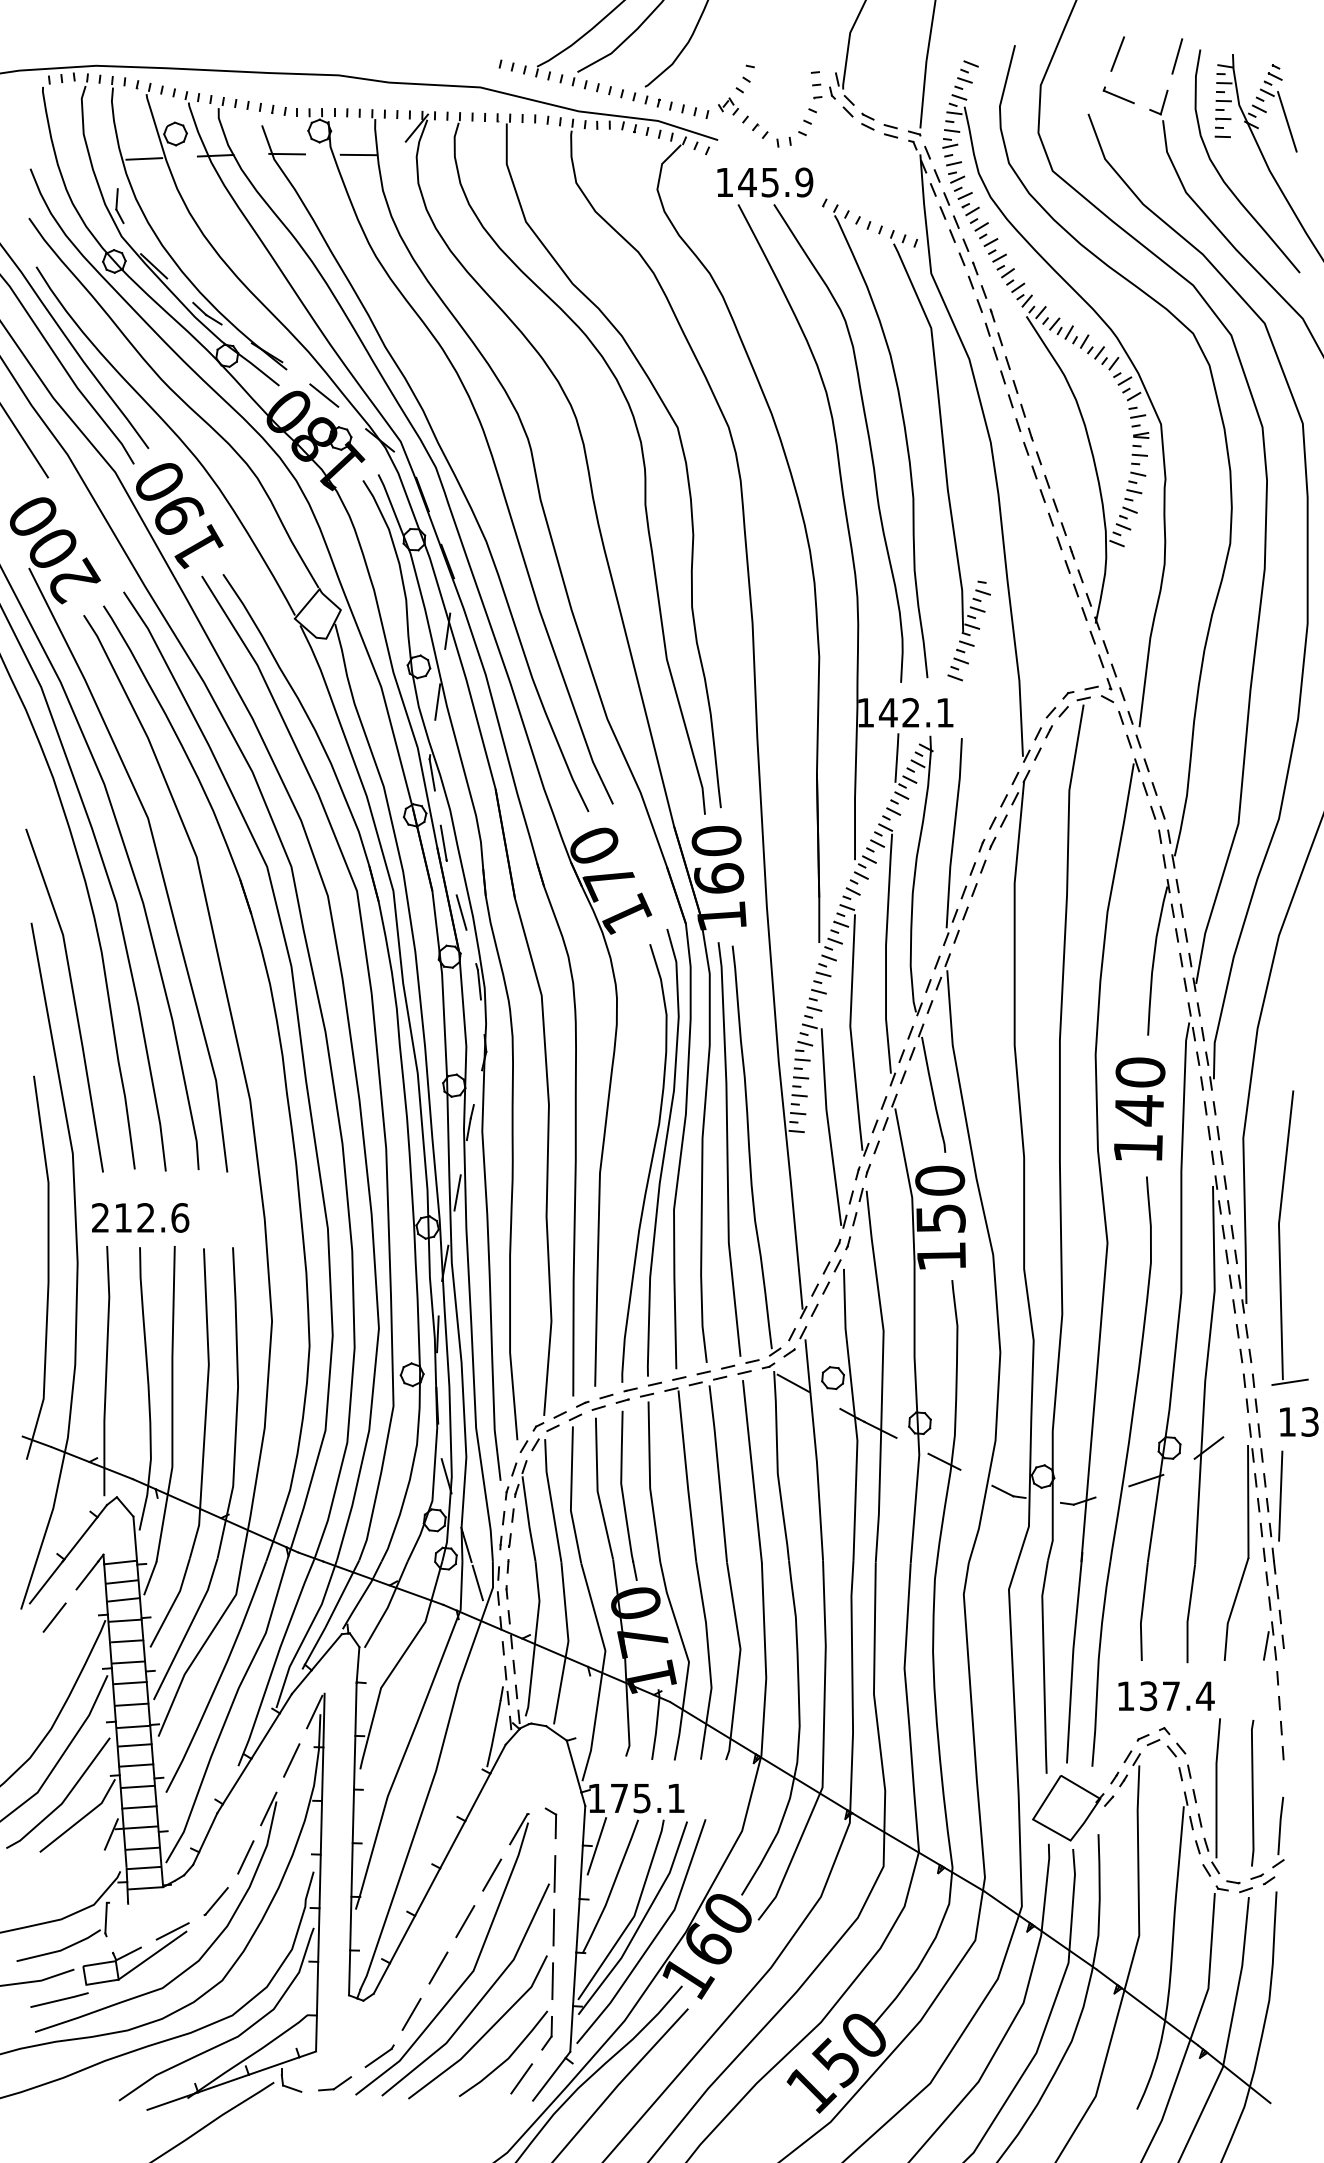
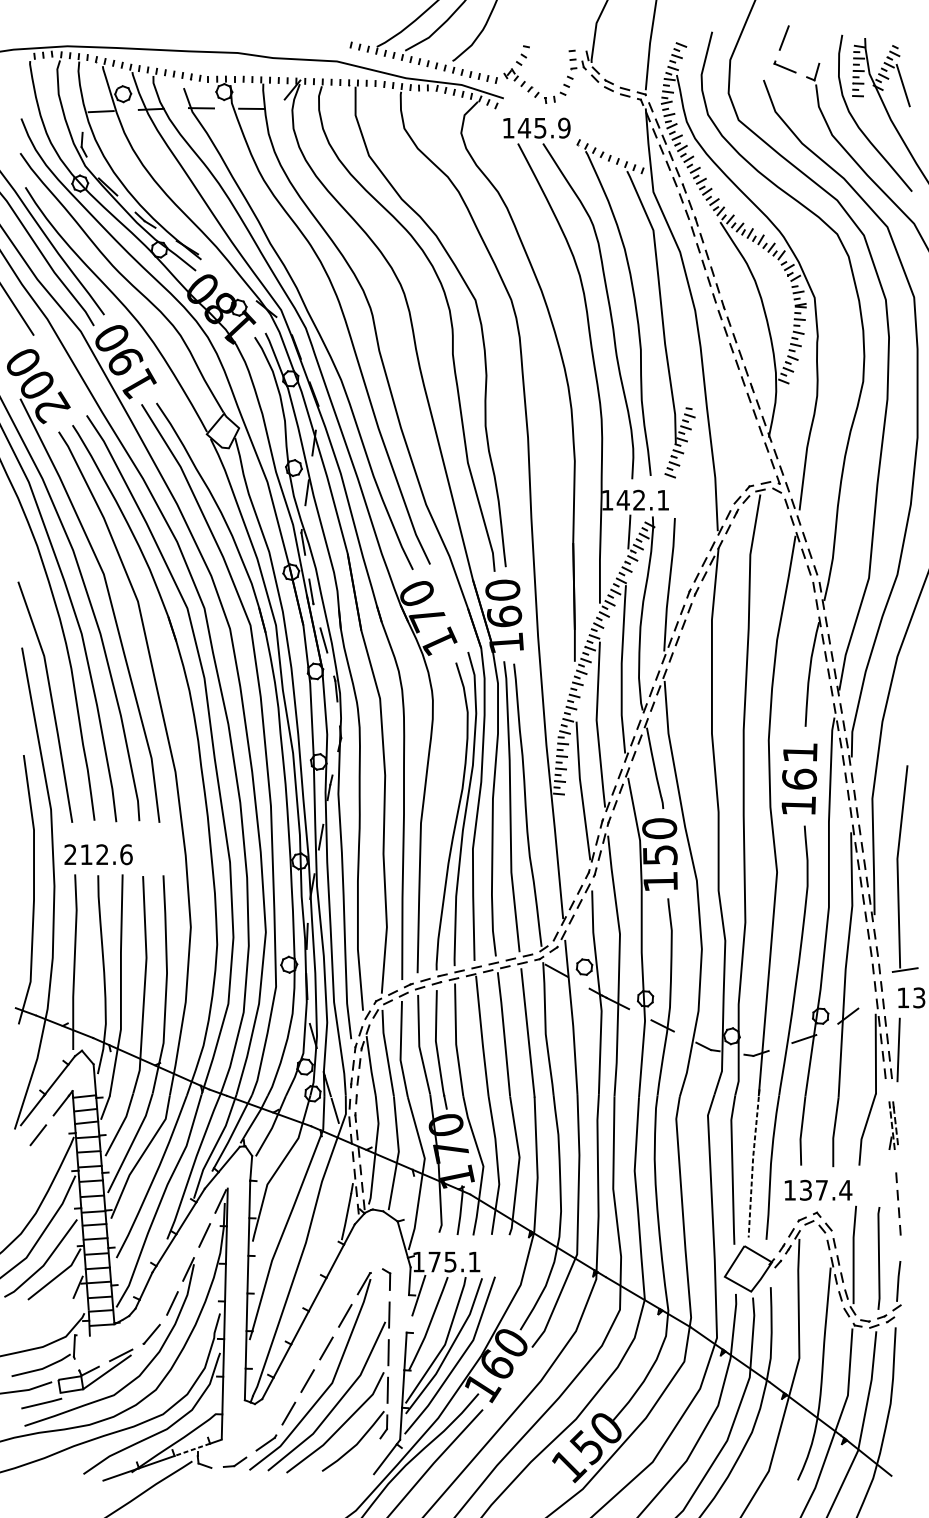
line: (1177, 56) -> (826, 39), removed
line: (324, 395) -> (227, 277), removed
text: (1139, 1091) -> (799, 766), 140 -> 161
part: (1273, 1603) -> (893, 1125), size x0.6
line: (1072, 1657) -> (752, 1163), solid -> dashed
line: (580, 1872) -> (407, 1314), removed
line: (274, 2066) -> (192, 1450), solid -> dashed
line: (521, 2078) -> (365, 1458), removed

